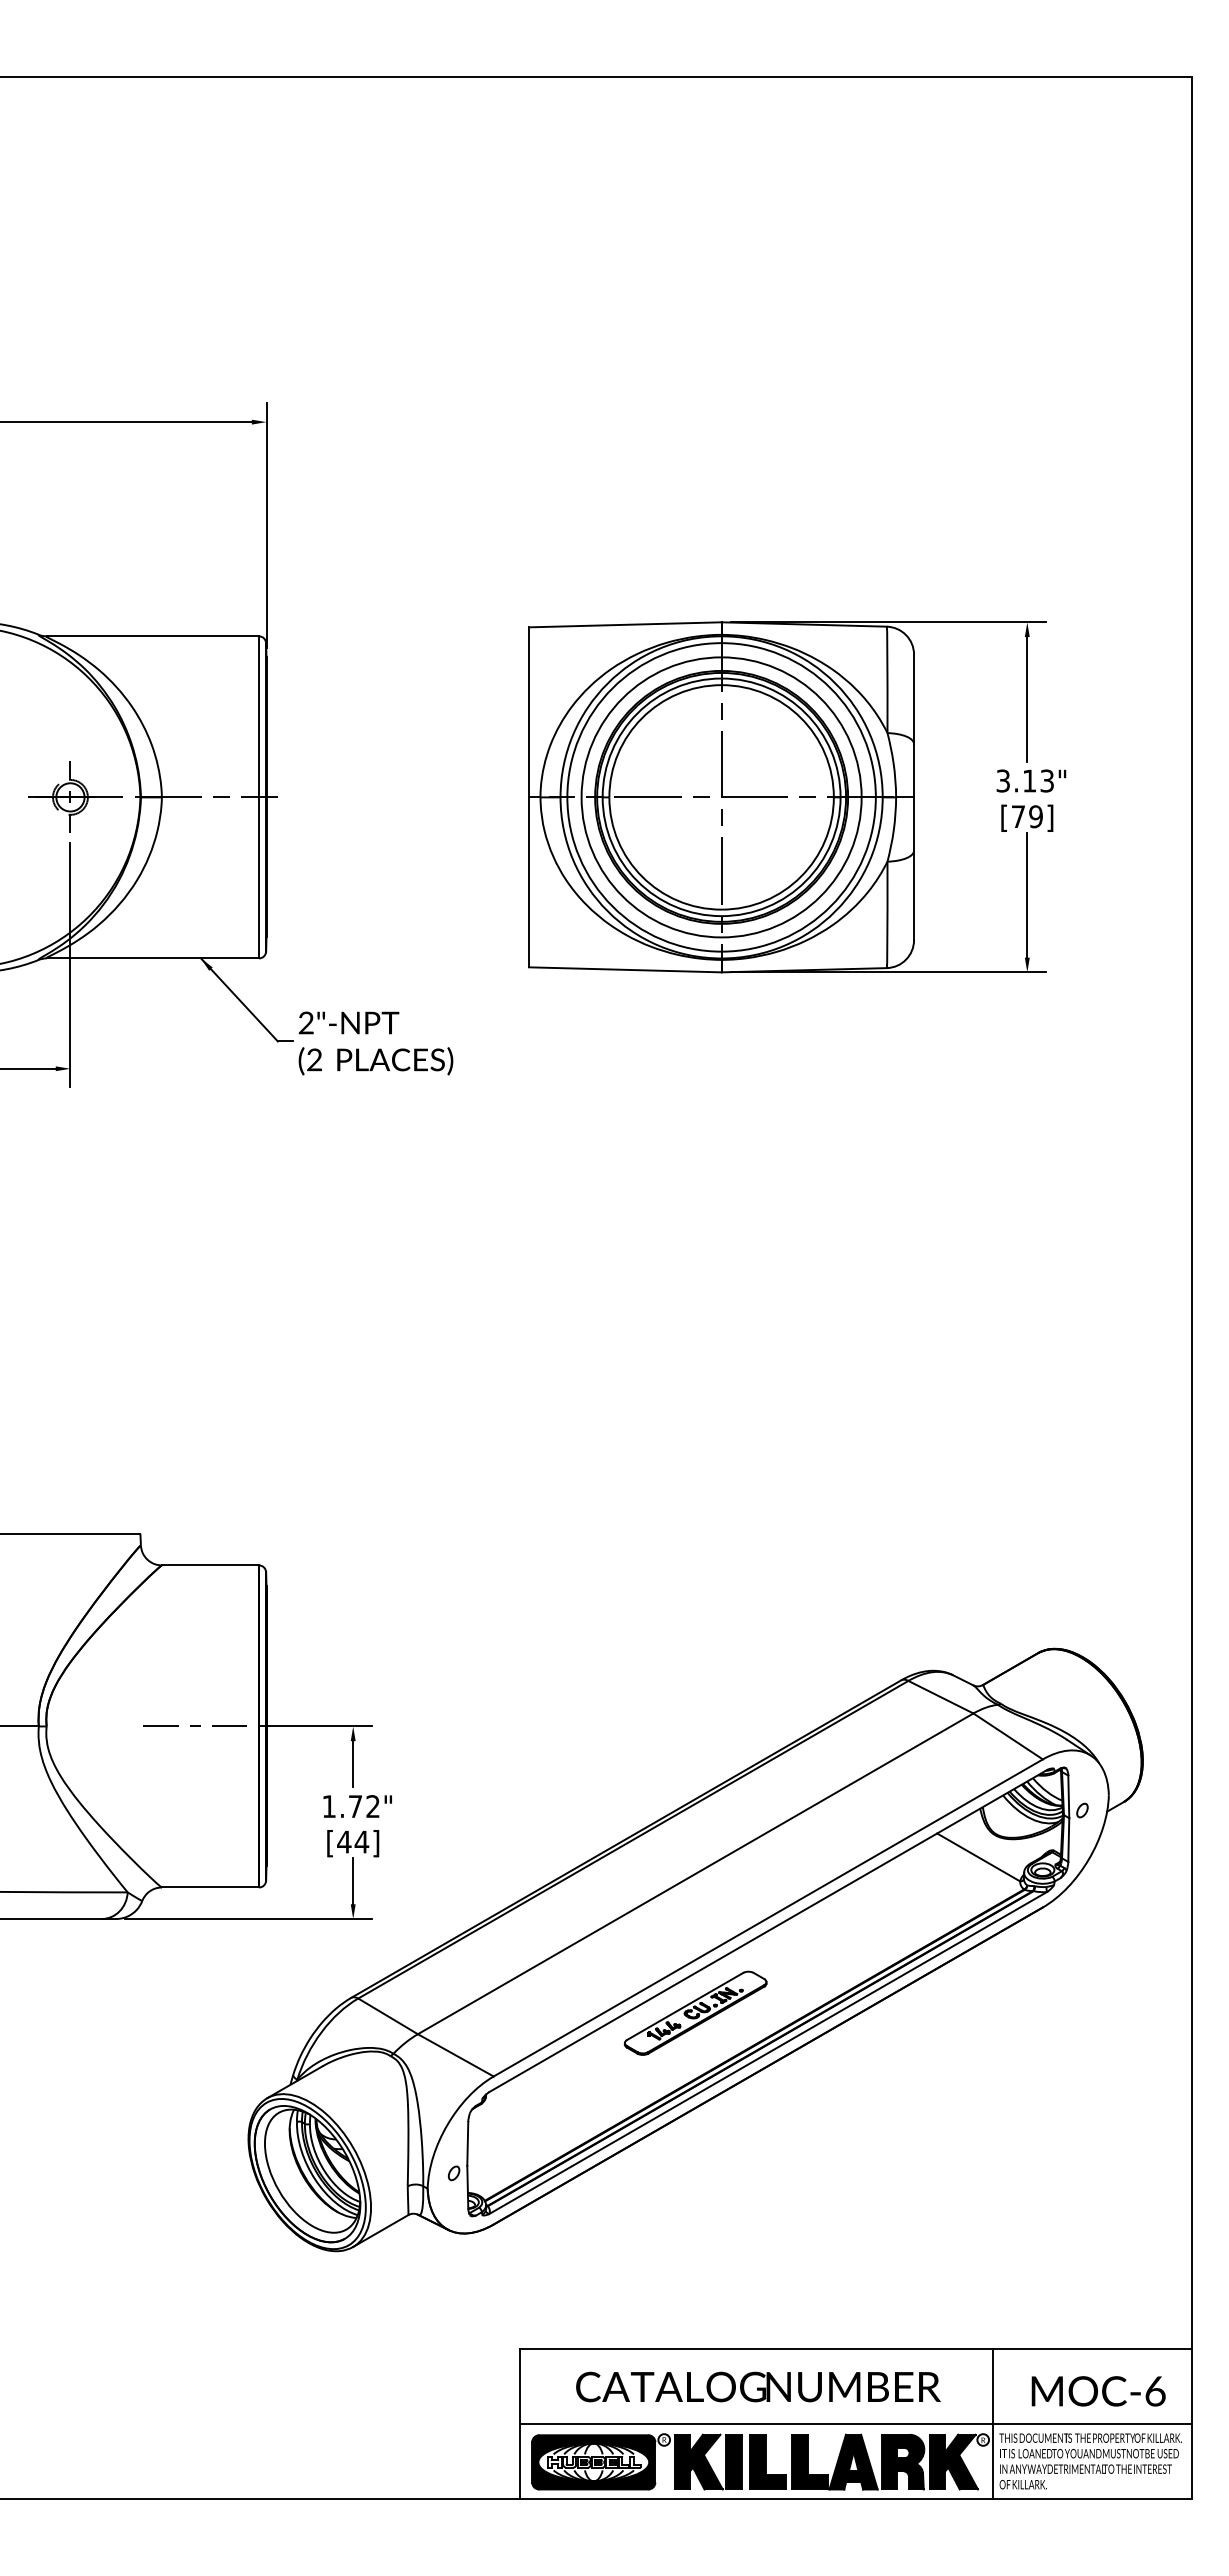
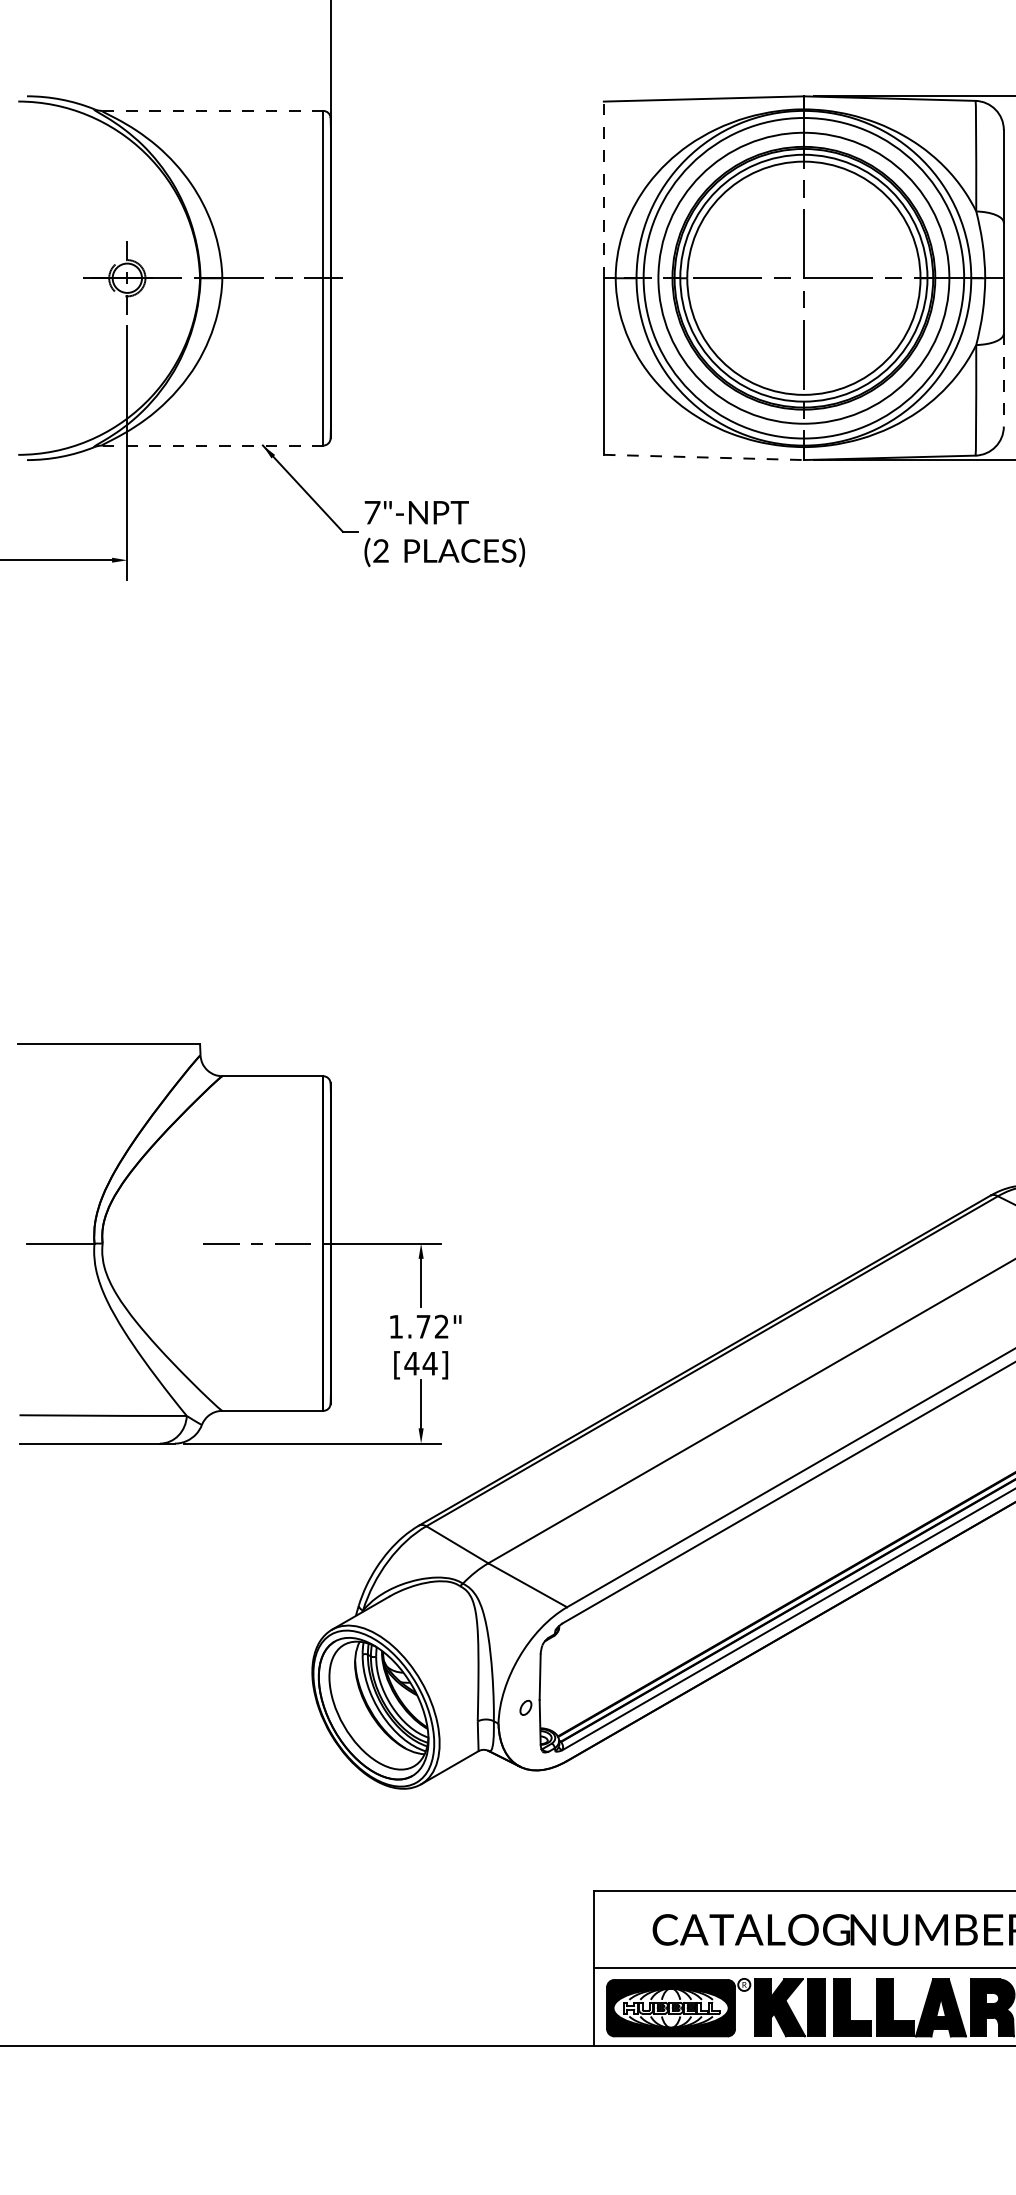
line: (153, 636) -> (213, 111), solid -> dashed
line: (529, 711) -> (604, 189), solid -> dashed
line: (914, 895) -> (1004, 380), solid -> dashed
line: (153, 958) -> (213, 445), solid -> dashed
line: (625, 969) -> (704, 457), solid -> dashed
text: (306, 1022) -> (372, 512), 2"-NPT -> 7"-NPT
part: (695, 2012) -> (776, 1540), removed

